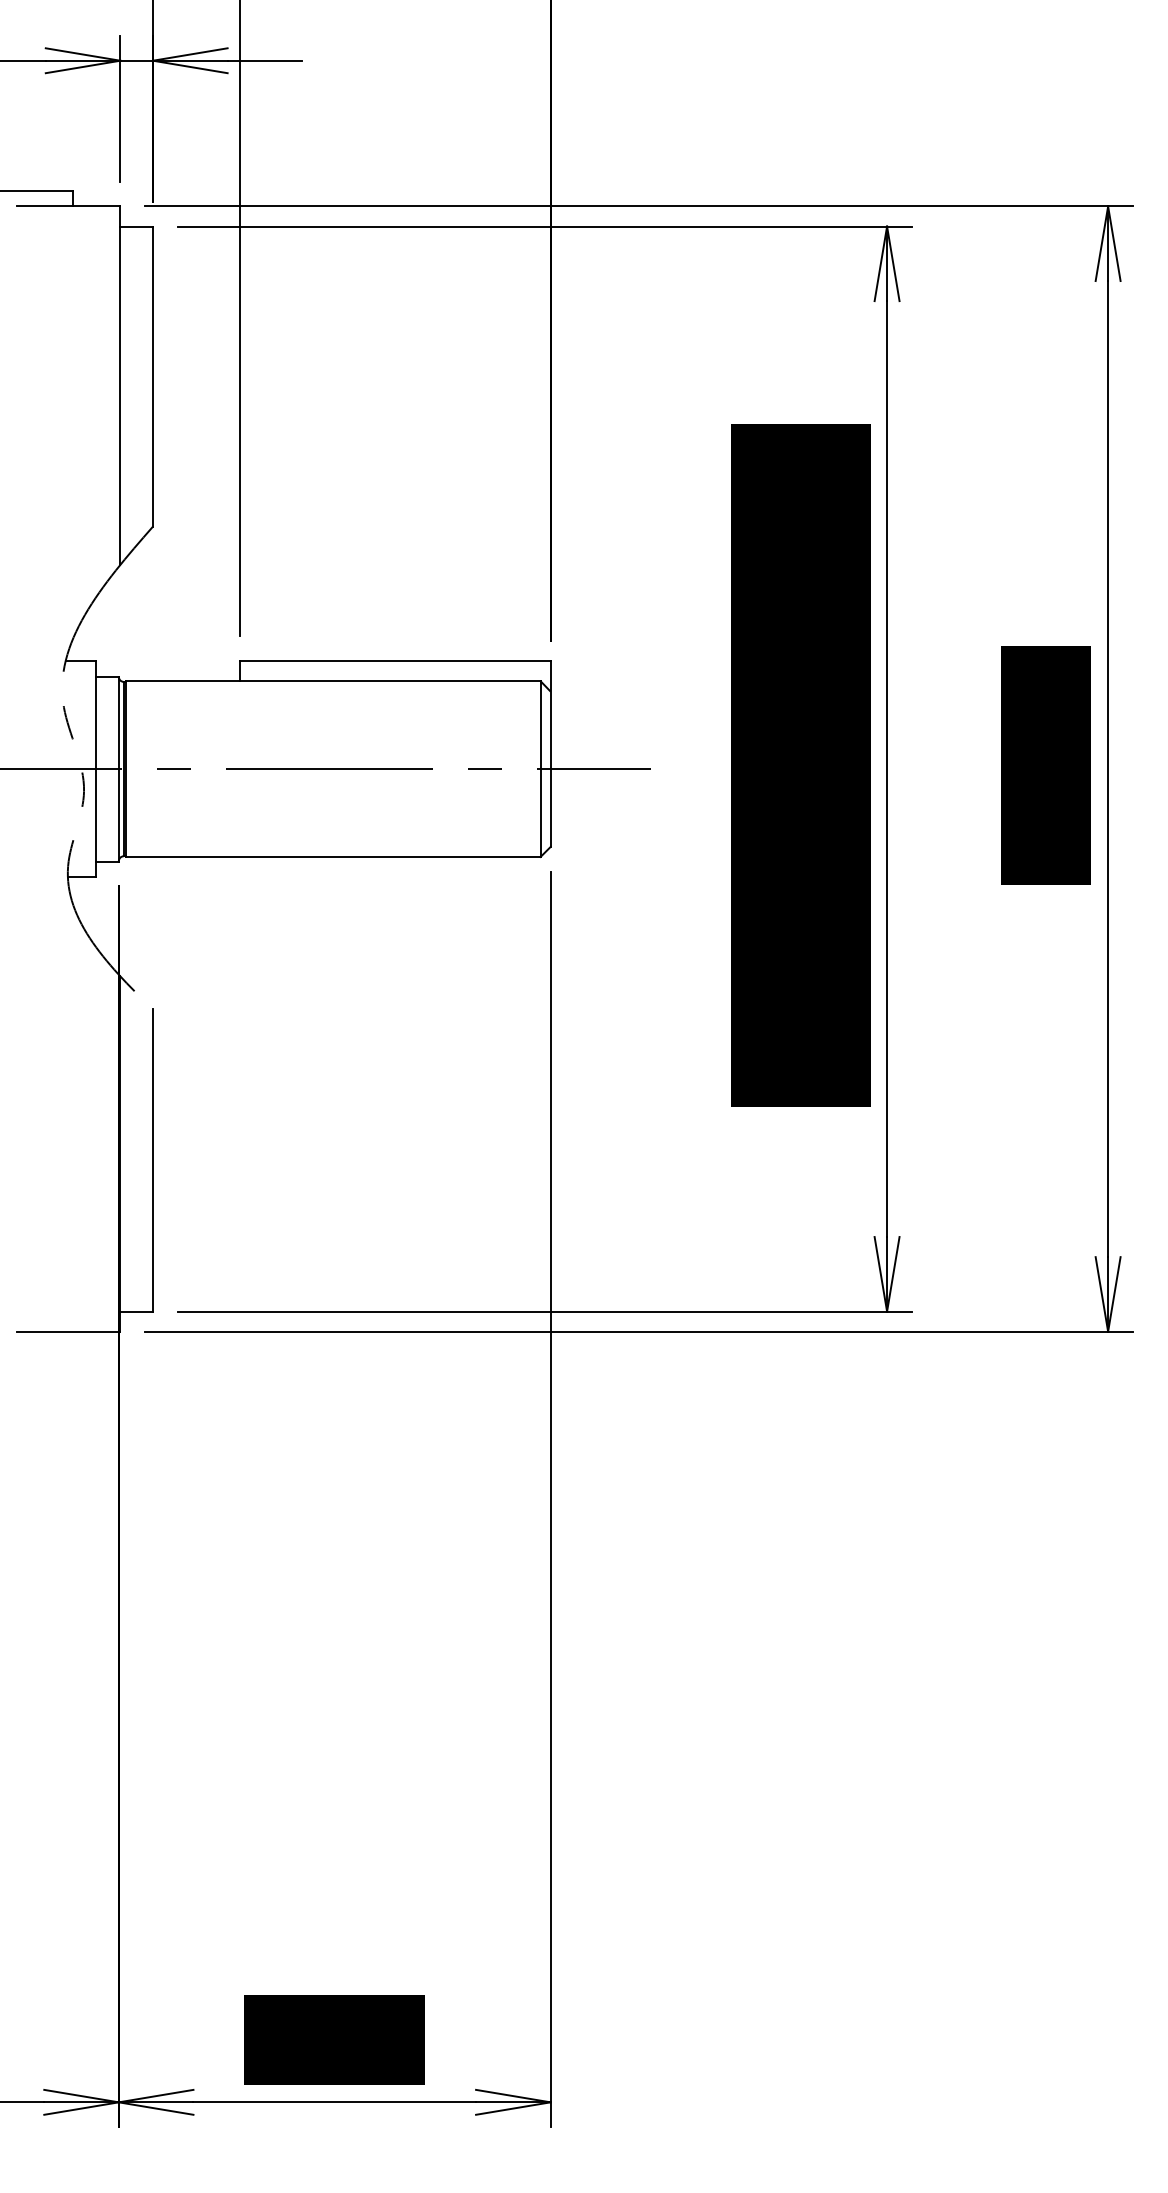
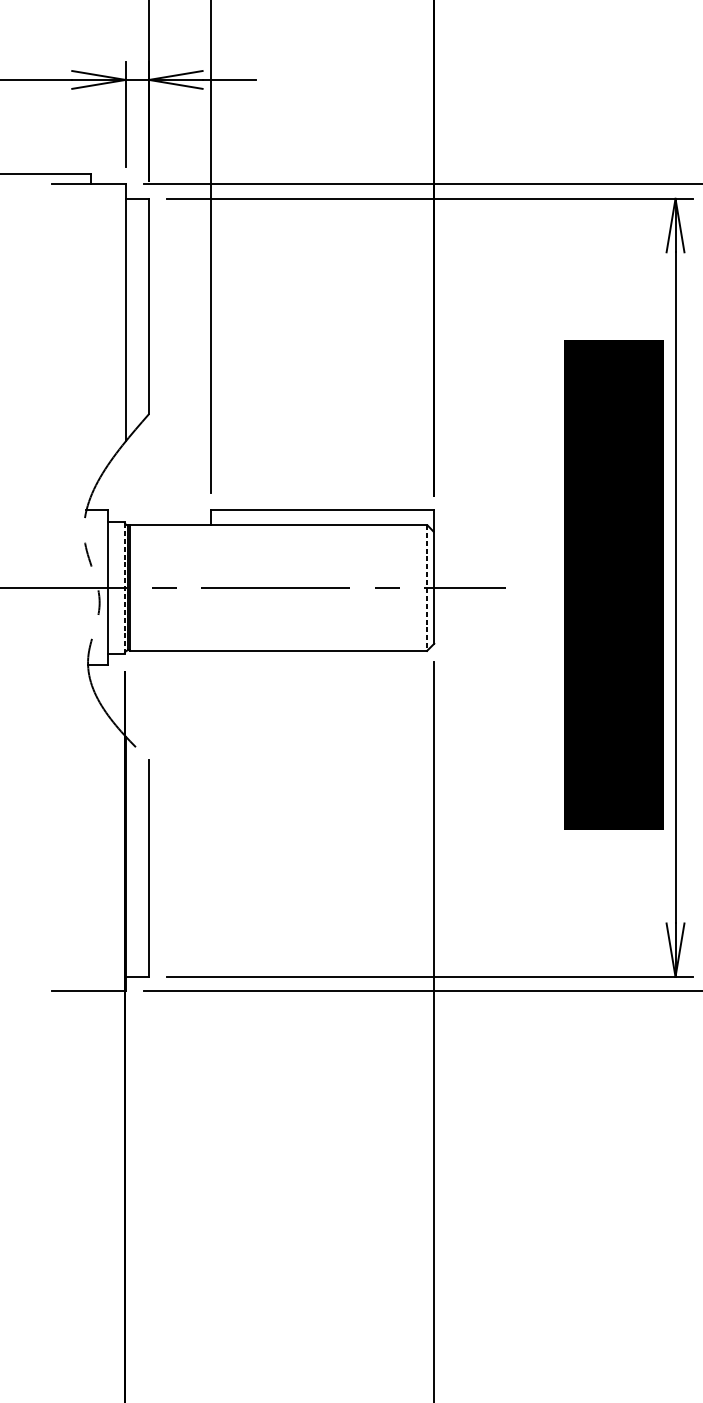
line: (118, 768) -> (124, 587), solid -> dashed
line: (540, 769) -> (426, 588), solid -> dashed

